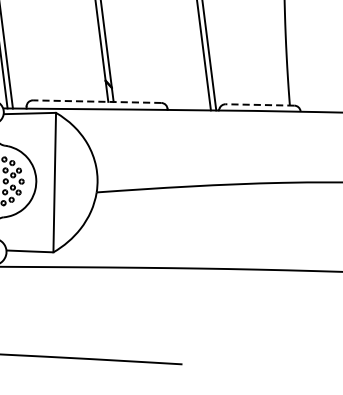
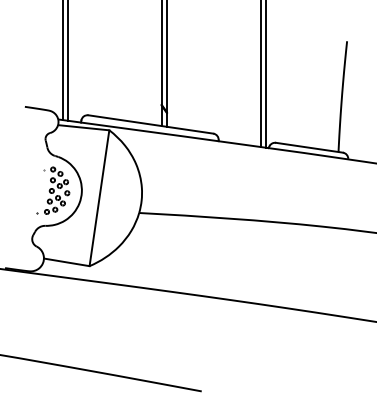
line: (96, 101) -> (150, 124), dashed -> solid
line: (260, 104) -> (309, 147), dashed -> solid

